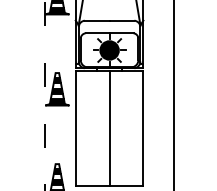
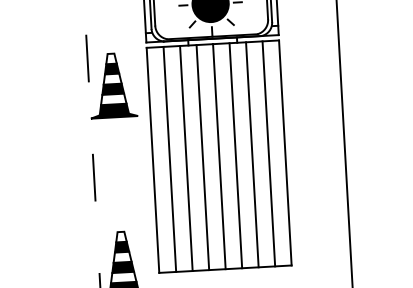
line: (84, 128) -> (170, 159), added
line: (92, 128) -> (185, 158), added
line: (101, 128) -> (203, 157), added
line: (118, 128) -> (236, 155), added
line: (126, 128) -> (252, 154), added
line: (134, 128) -> (267, 153), added

